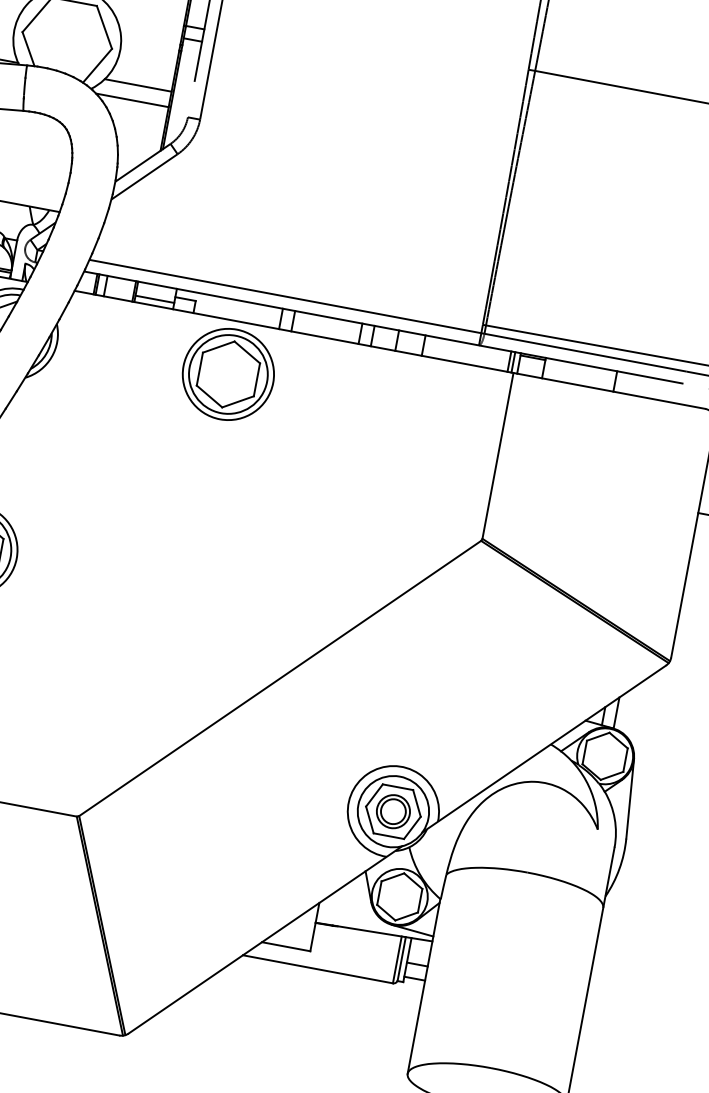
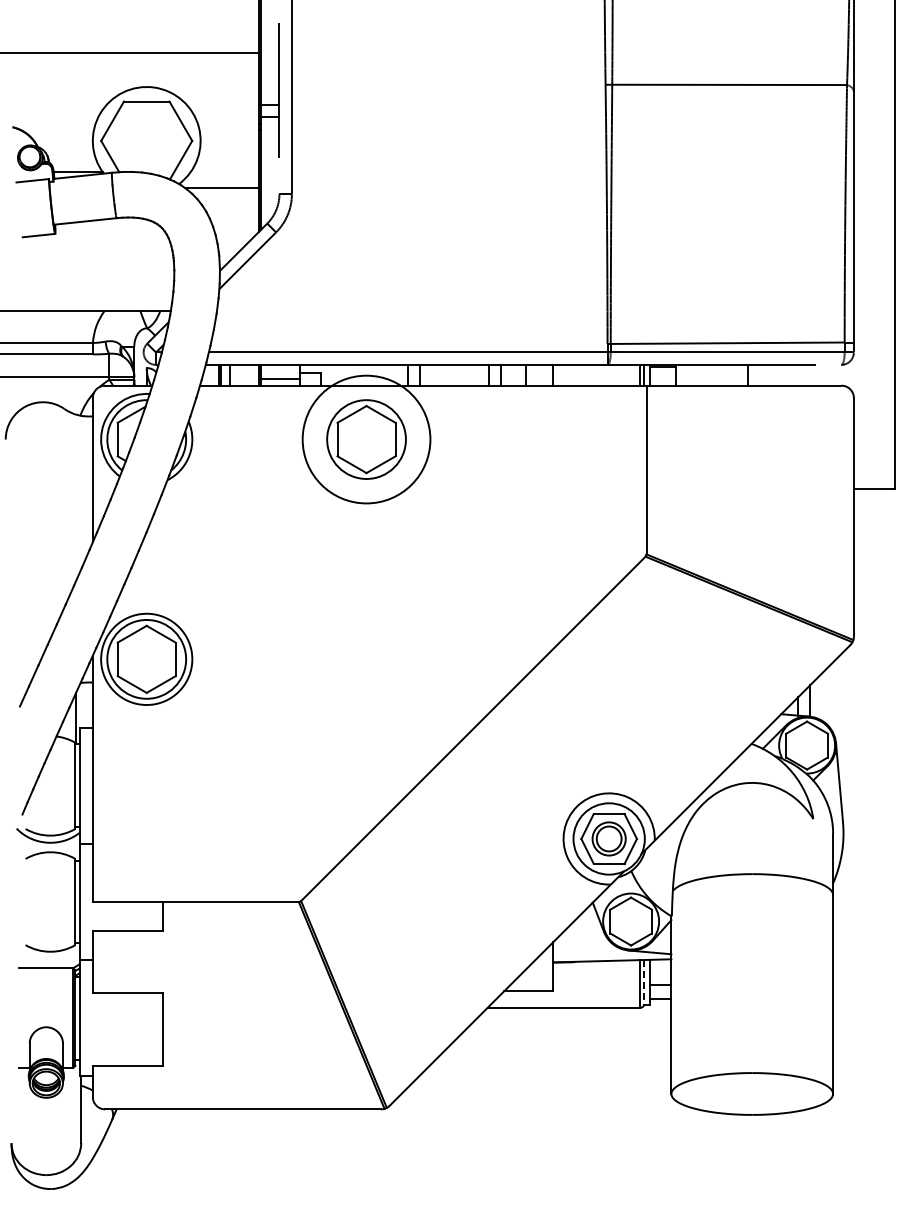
line: (137, 85) -> (224, 172), removed
circle: (228, 374) -> (366, 439), size x1.4
line: (401, 959) -> (644, 982), solid -> dashed

